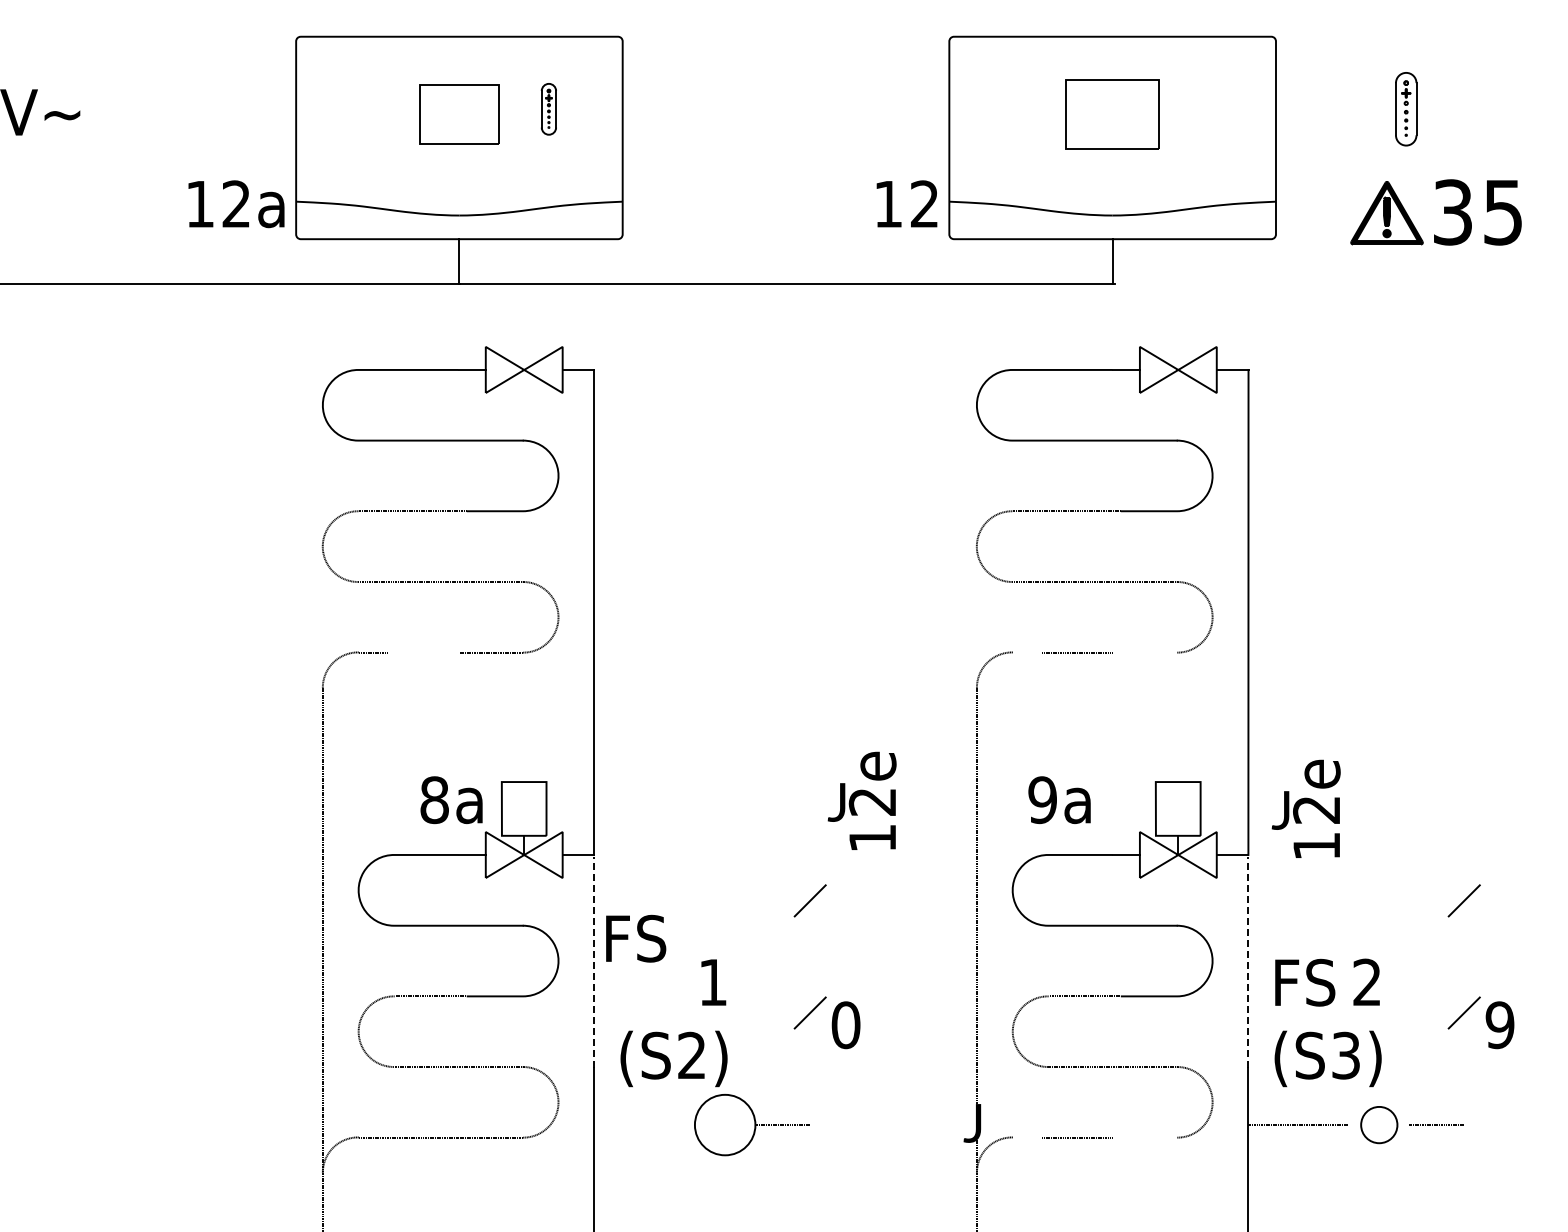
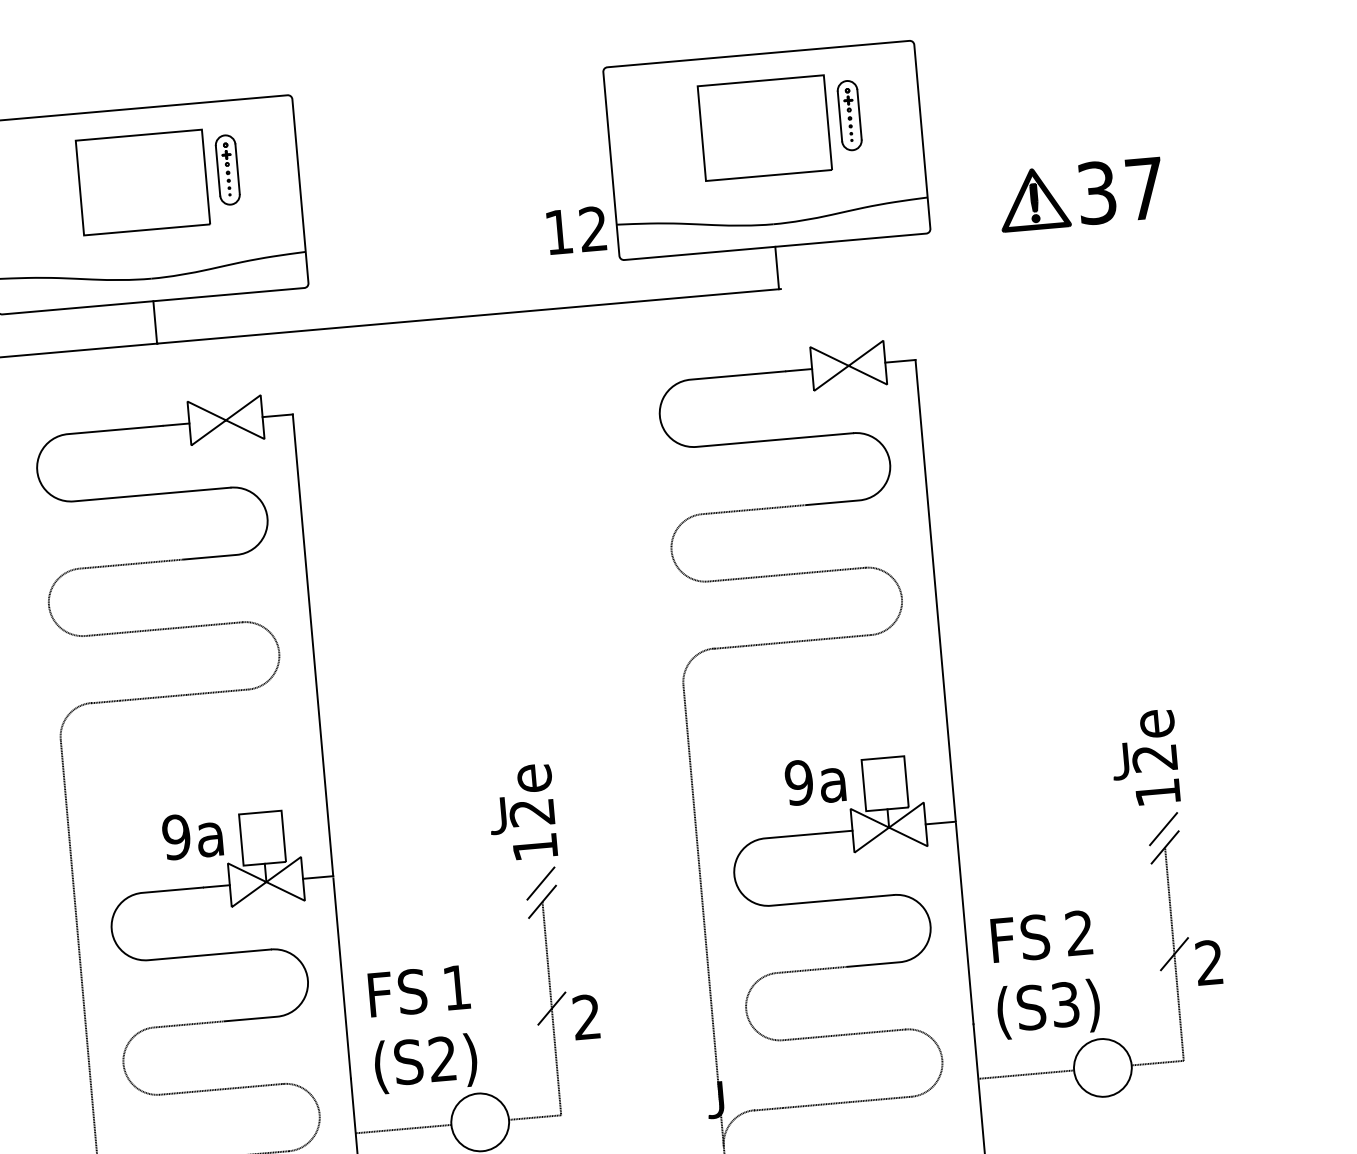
part: (548, 109) -> (227, 170), size x1.43
part: (1406, 109) -> (850, 115), moved
part: (459, 114) -> (143, 182), size x1.67
part: (1112, 114) -> (764, 128), size x1.43
text: (1502, 212) -> (1144, 188), 35 -> 37
line: (422, 652) -> (152, 697), added
line: (1026, 652) -> (727, 647), added
line: (1144, 652) -> (840, 637), added
text: (1059, 799) -> (815, 780), moved
text: (434, 800) -> (176, 837), 8a -> 9a
text: (861, 800) -> (521, 812), moved
text: (1305, 808) -> (1144, 757), moved
line: (809, 881) -> (540, 883), added
line: (1463, 881) -> (1162, 829), added
text: (636, 938) -> (398, 992), moved
line: (594, 962) -> (342, 978), dashed -> solid
line: (1248, 962) -> (964, 924), dashed -> solid
line: (810, 1012) -> (552, 1008), added
line: (1464, 1012) -> (1174, 953), added
text: (845, 1025) -> (586, 1017), 0 -> 2
text: (1499, 1025) -> (1209, 963), 9 -> 2
circle: (1379, 1124) -> (1103, 1067), size x1.67
line: (644, 1125) -> (403, 1129), added
line: (1026, 1137) -> (768, 1109), added
line: (1144, 1137) -> (880, 1099), added

